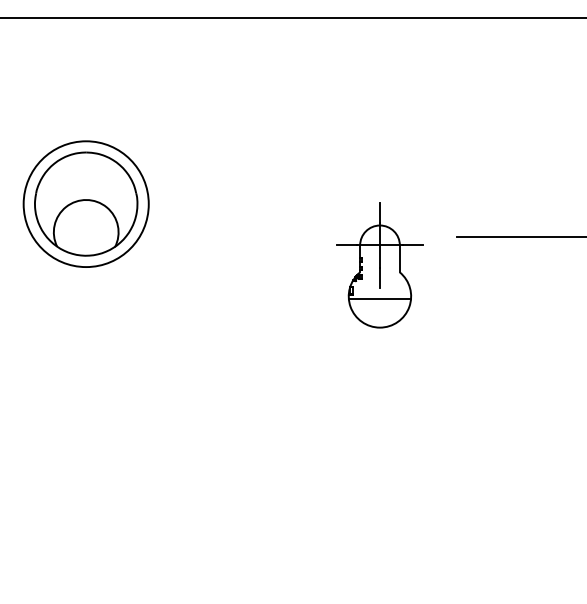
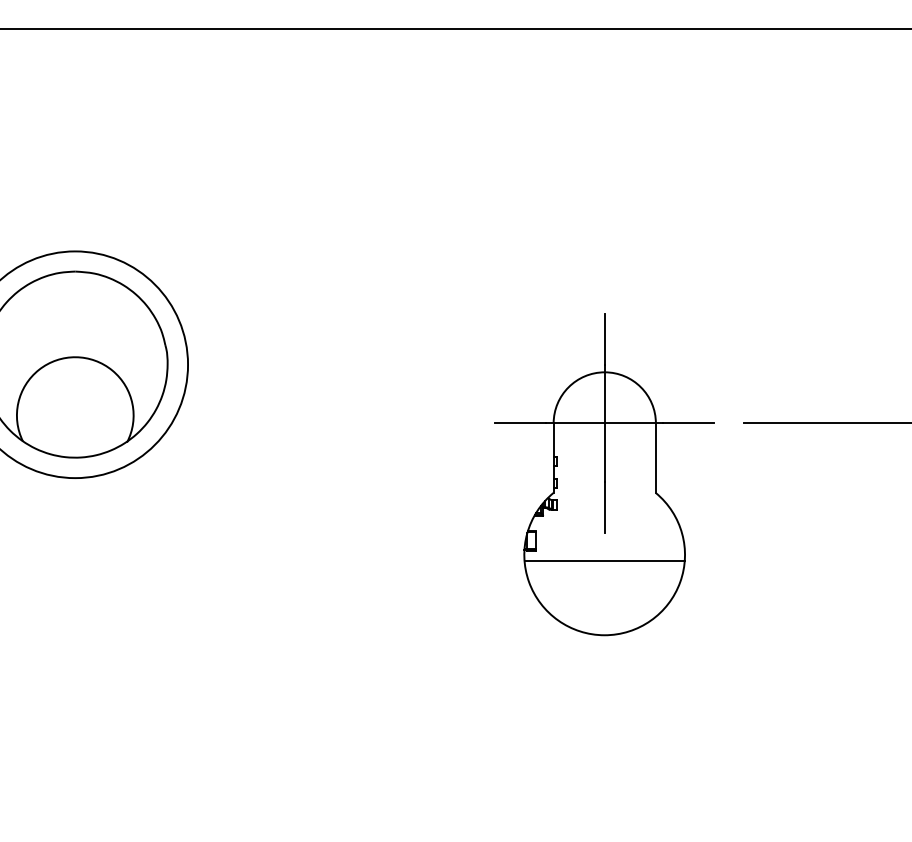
part: (379, 265) -> (603, 475), size x1.43

